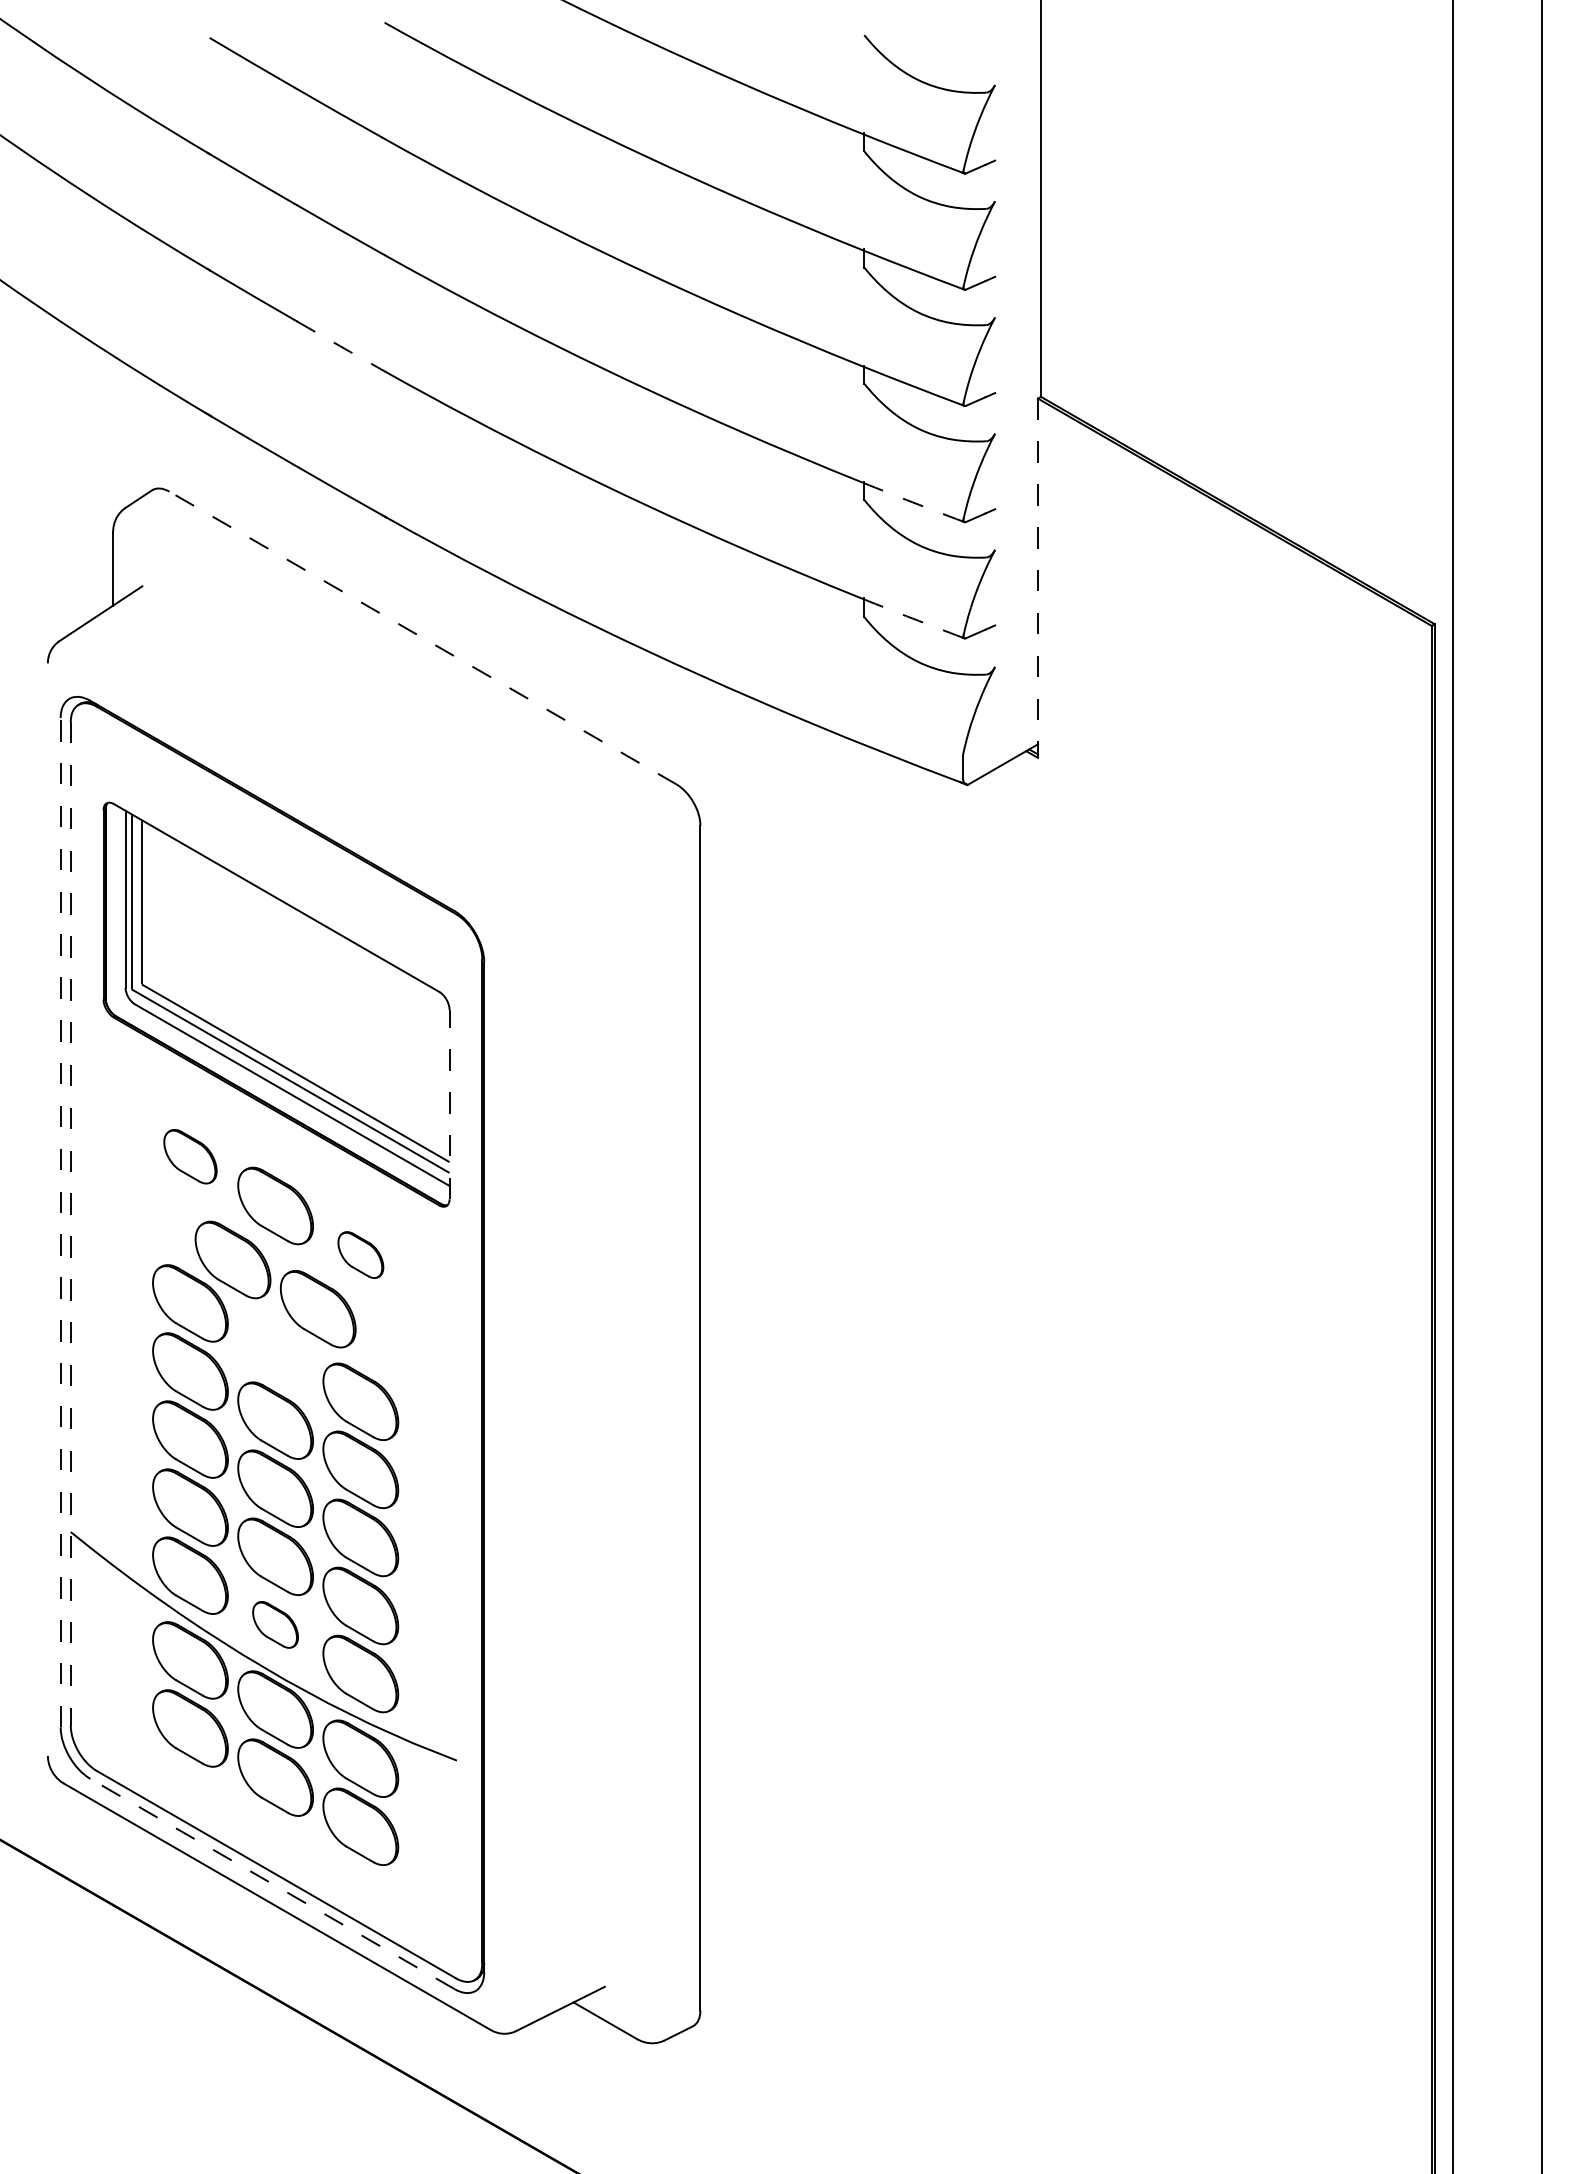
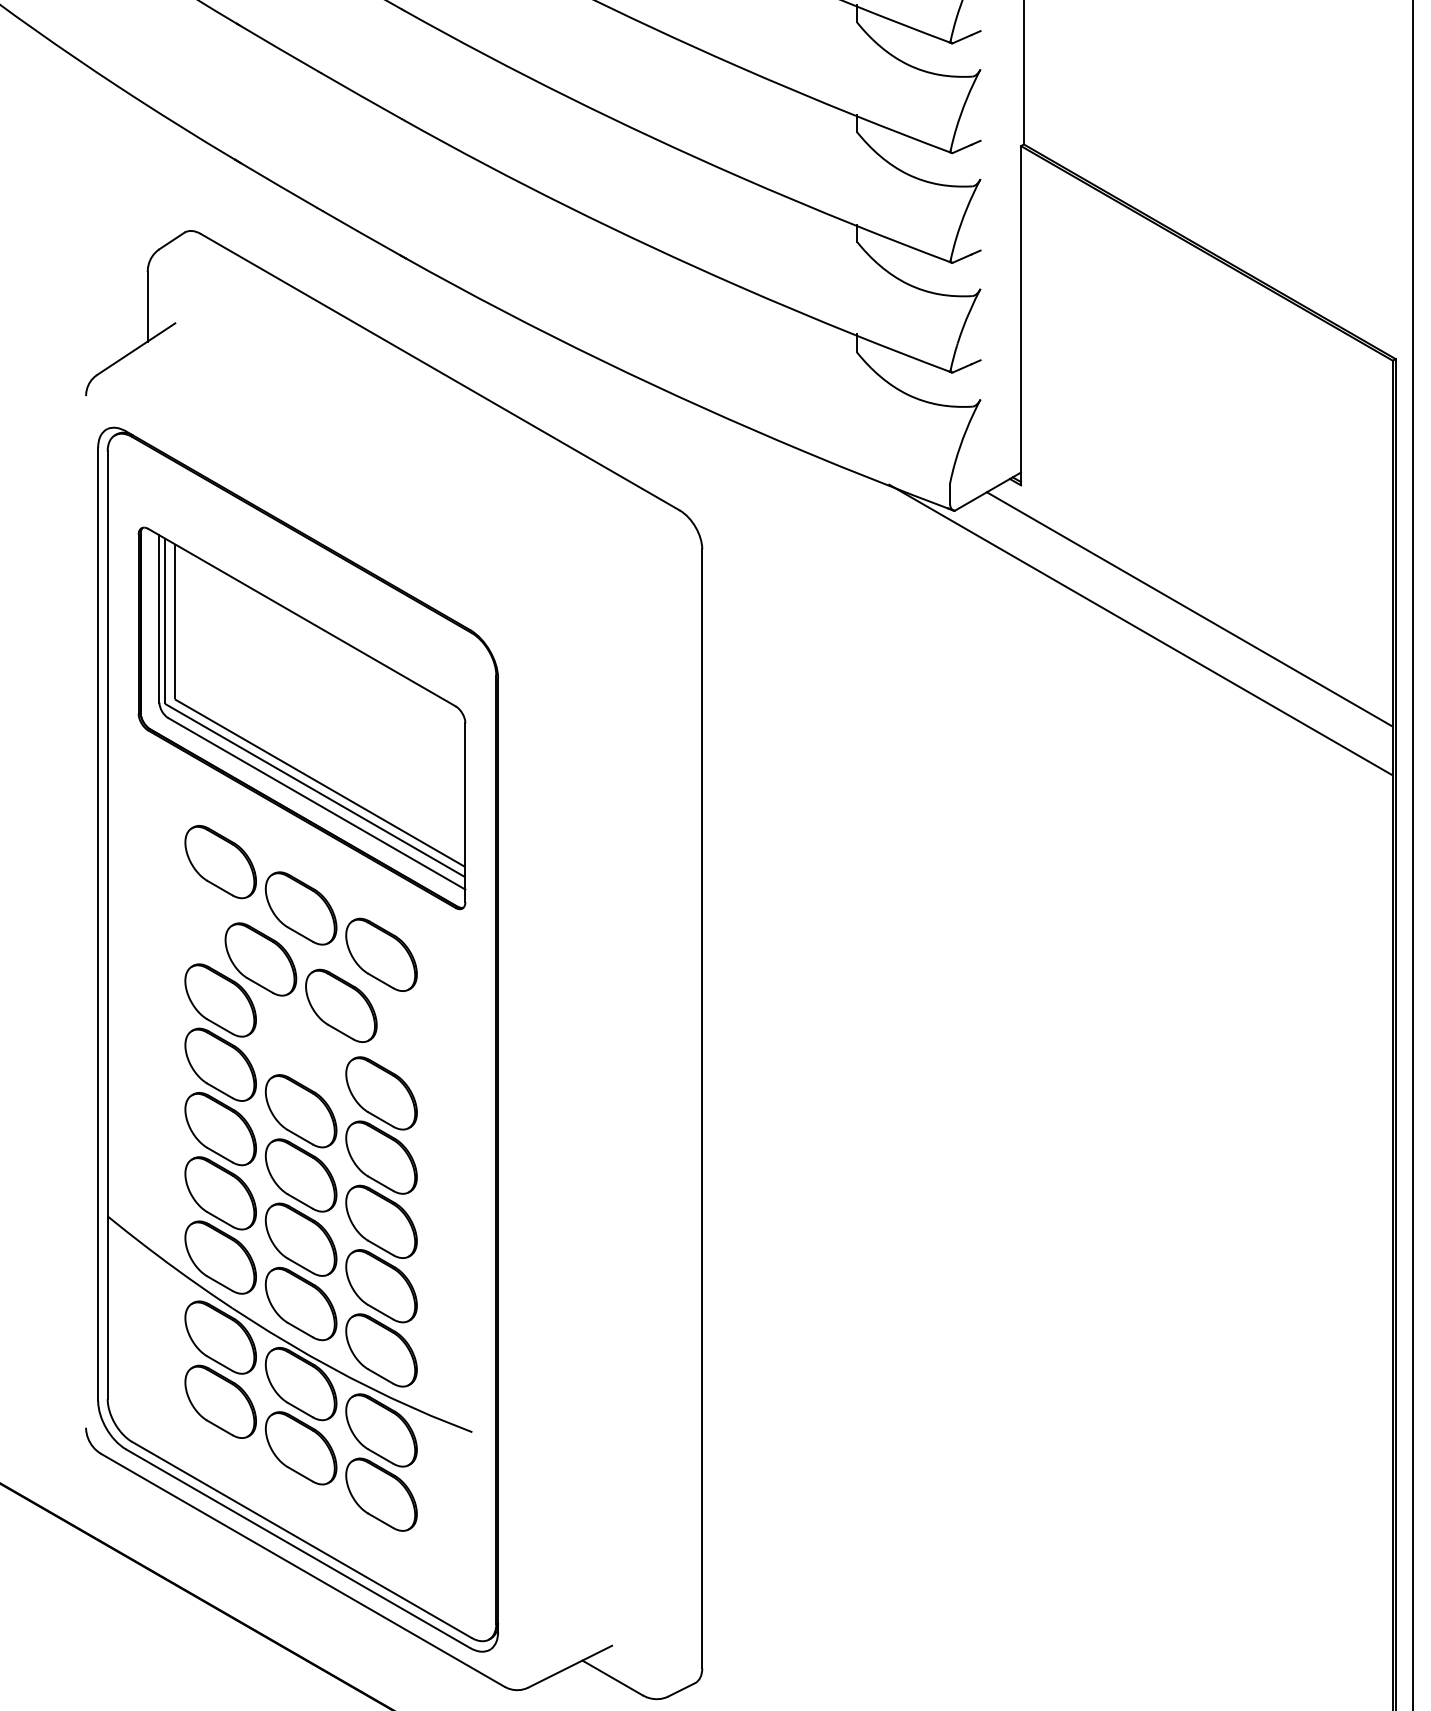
arc: (339, 345) -> (361, 95), dashed -> solid
arc: (912, 502) -> (902, 244), dashed -> solid
line: (1038, 578) -> (1021, 315), dashed -> solid
arc: (912, 618) -> (902, 353), dashed -> solid
line: (423, 638) -> (440, 372), dashed -> solid
line: (1215, 888) -> (1188, 608), added
line: (1164, 910) -> (1140, 629), added
line: (449, 1104) -> (465, 812), dashed -> solid
part: (190, 1156) -> (220, 861), size x1.43
line: (60, 1222) -> (97, 924), dashed -> solid
line: (70, 1223) -> (107, 925), dashed -> solid
part: (360, 1254) -> (381, 954), size x1.67
part: (275, 1624) -> (301, 1303), size x1.67
line: (272, 1883) -> (298, 1548), dashed -> solid

